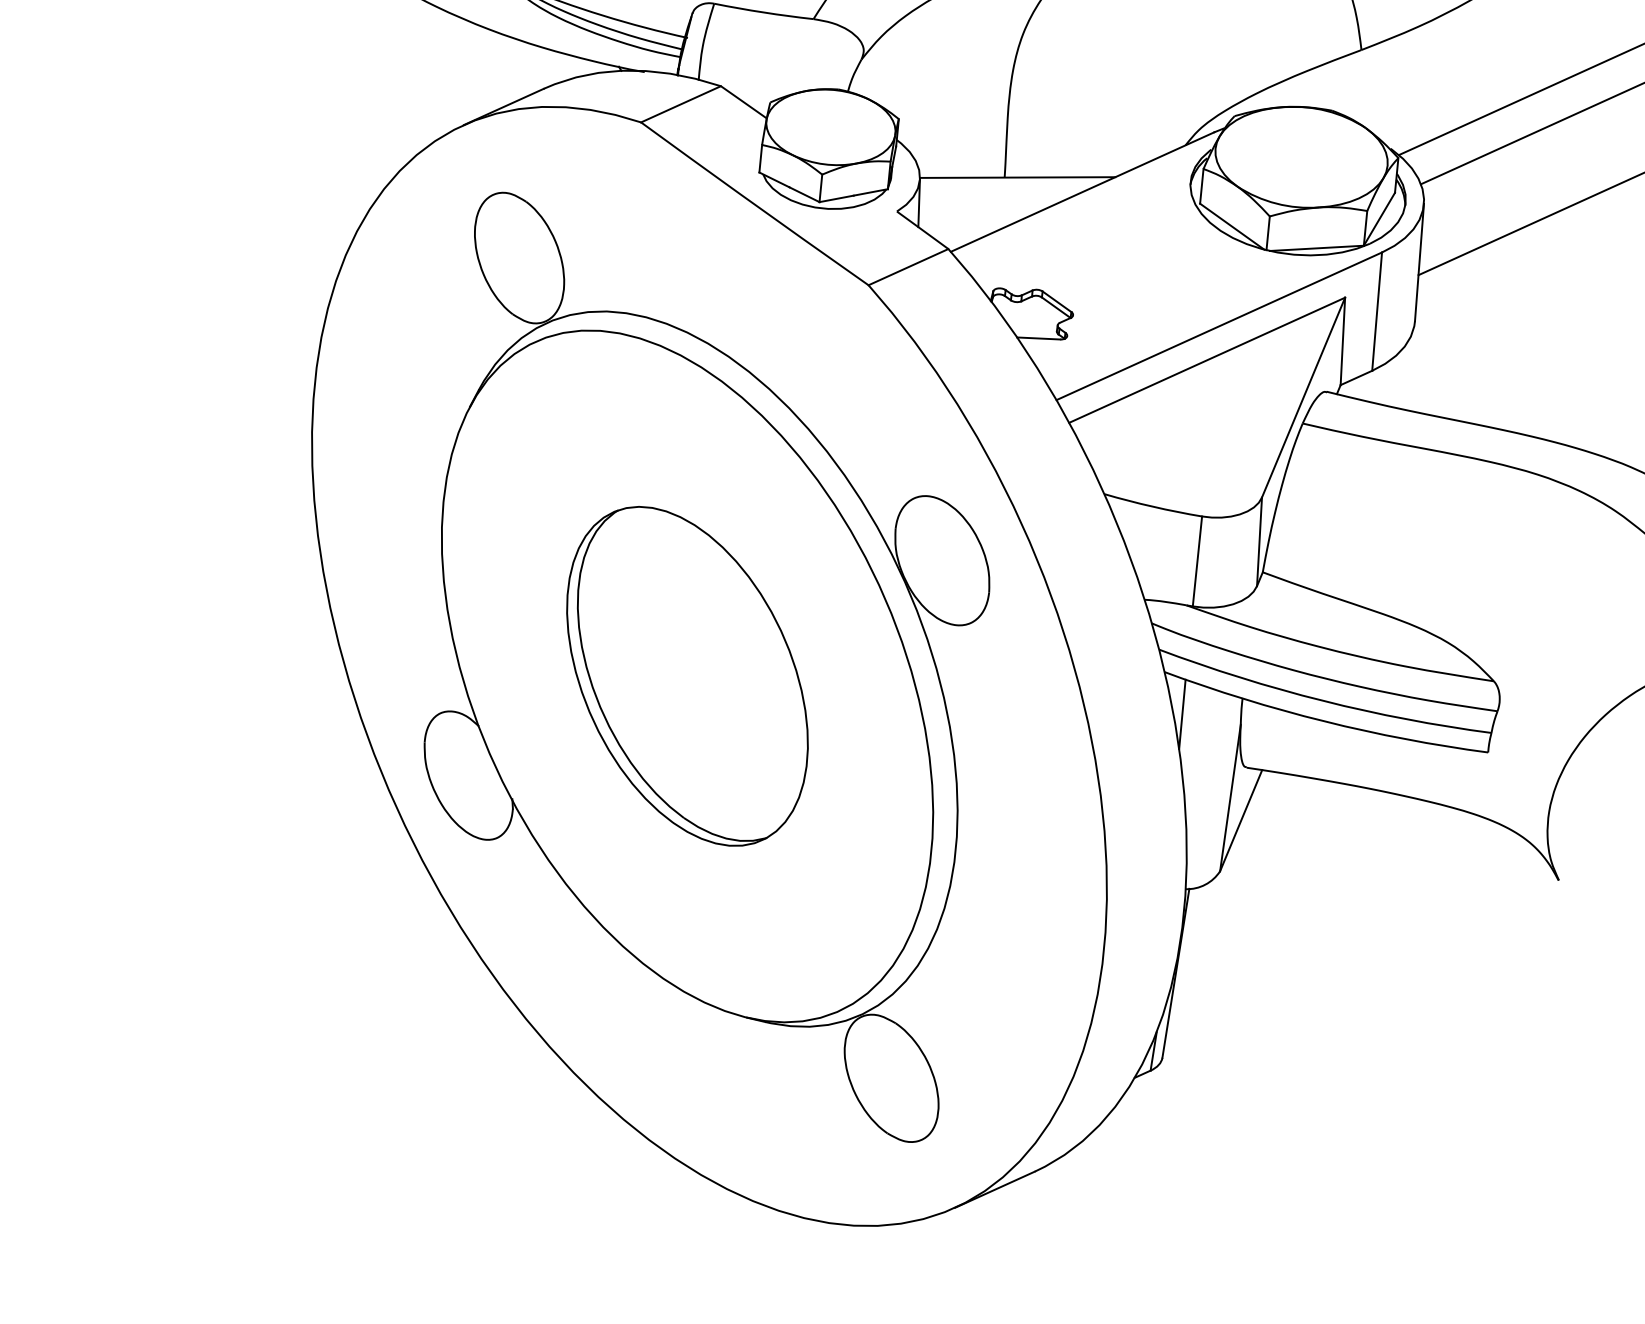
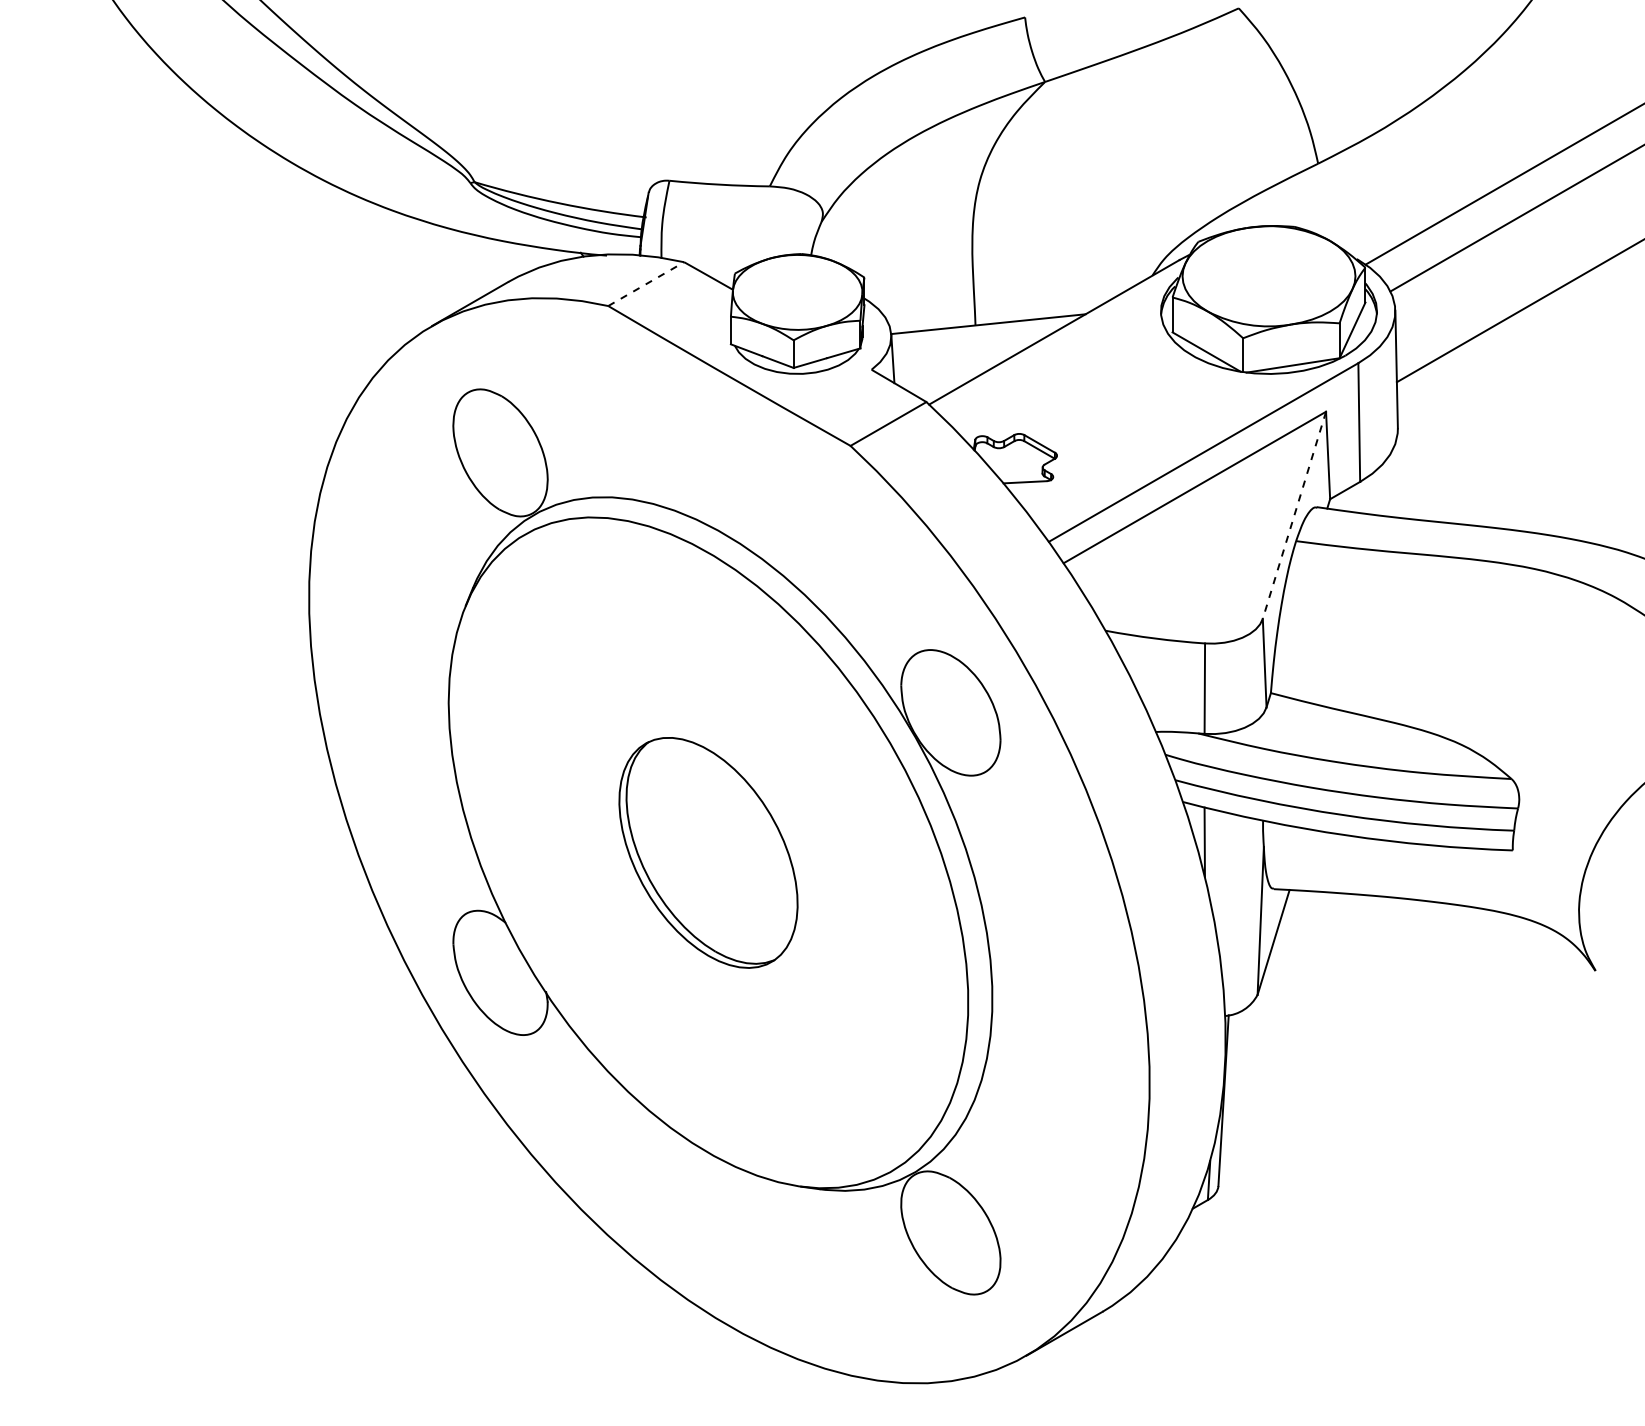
line: (681, 104) -> (646, 284), solid -> dashed
line: (1303, 397) -> (1294, 515), solid -> dashed
part: (687, 676) -> (708, 852), size x0.7

